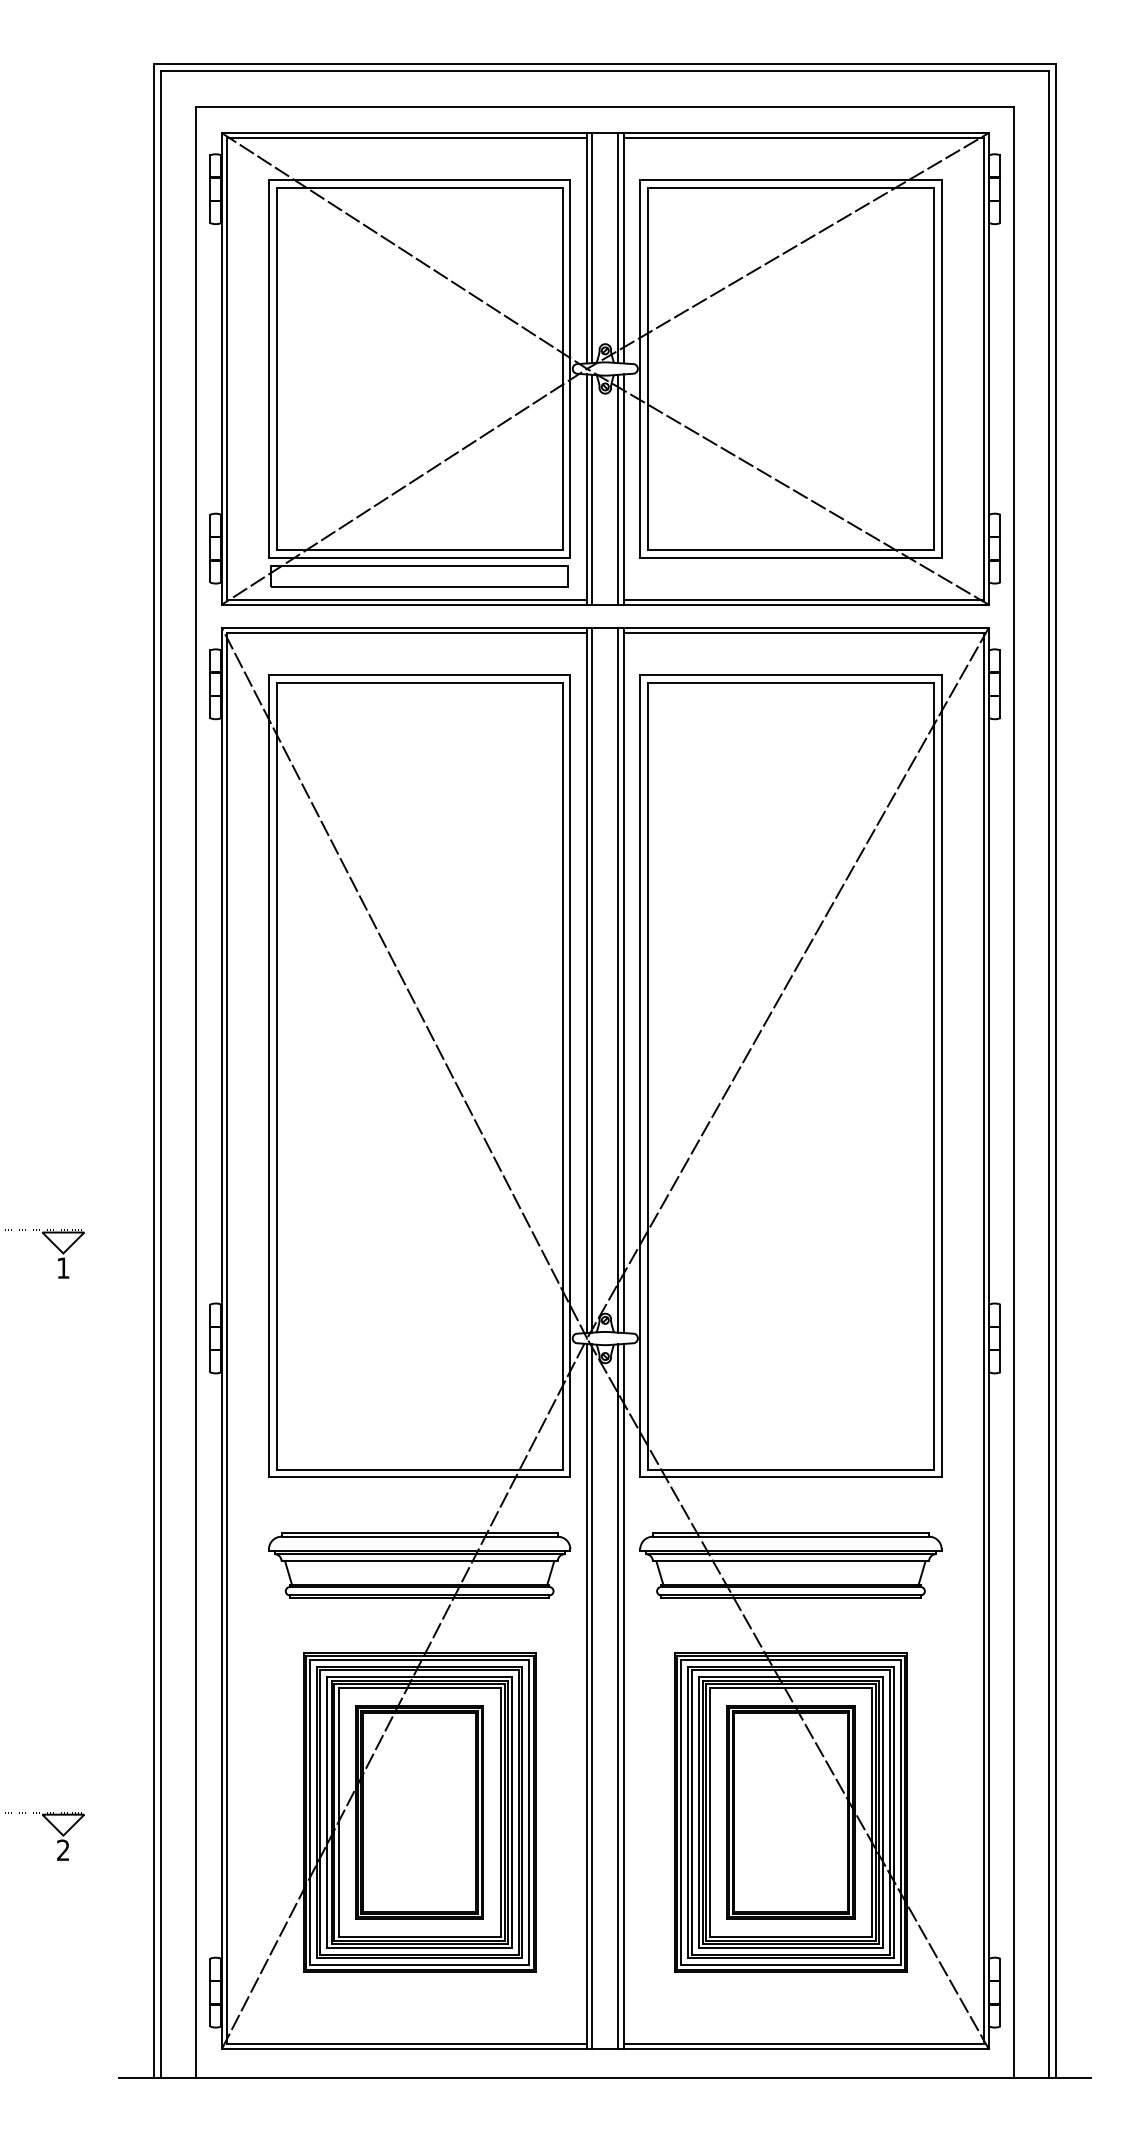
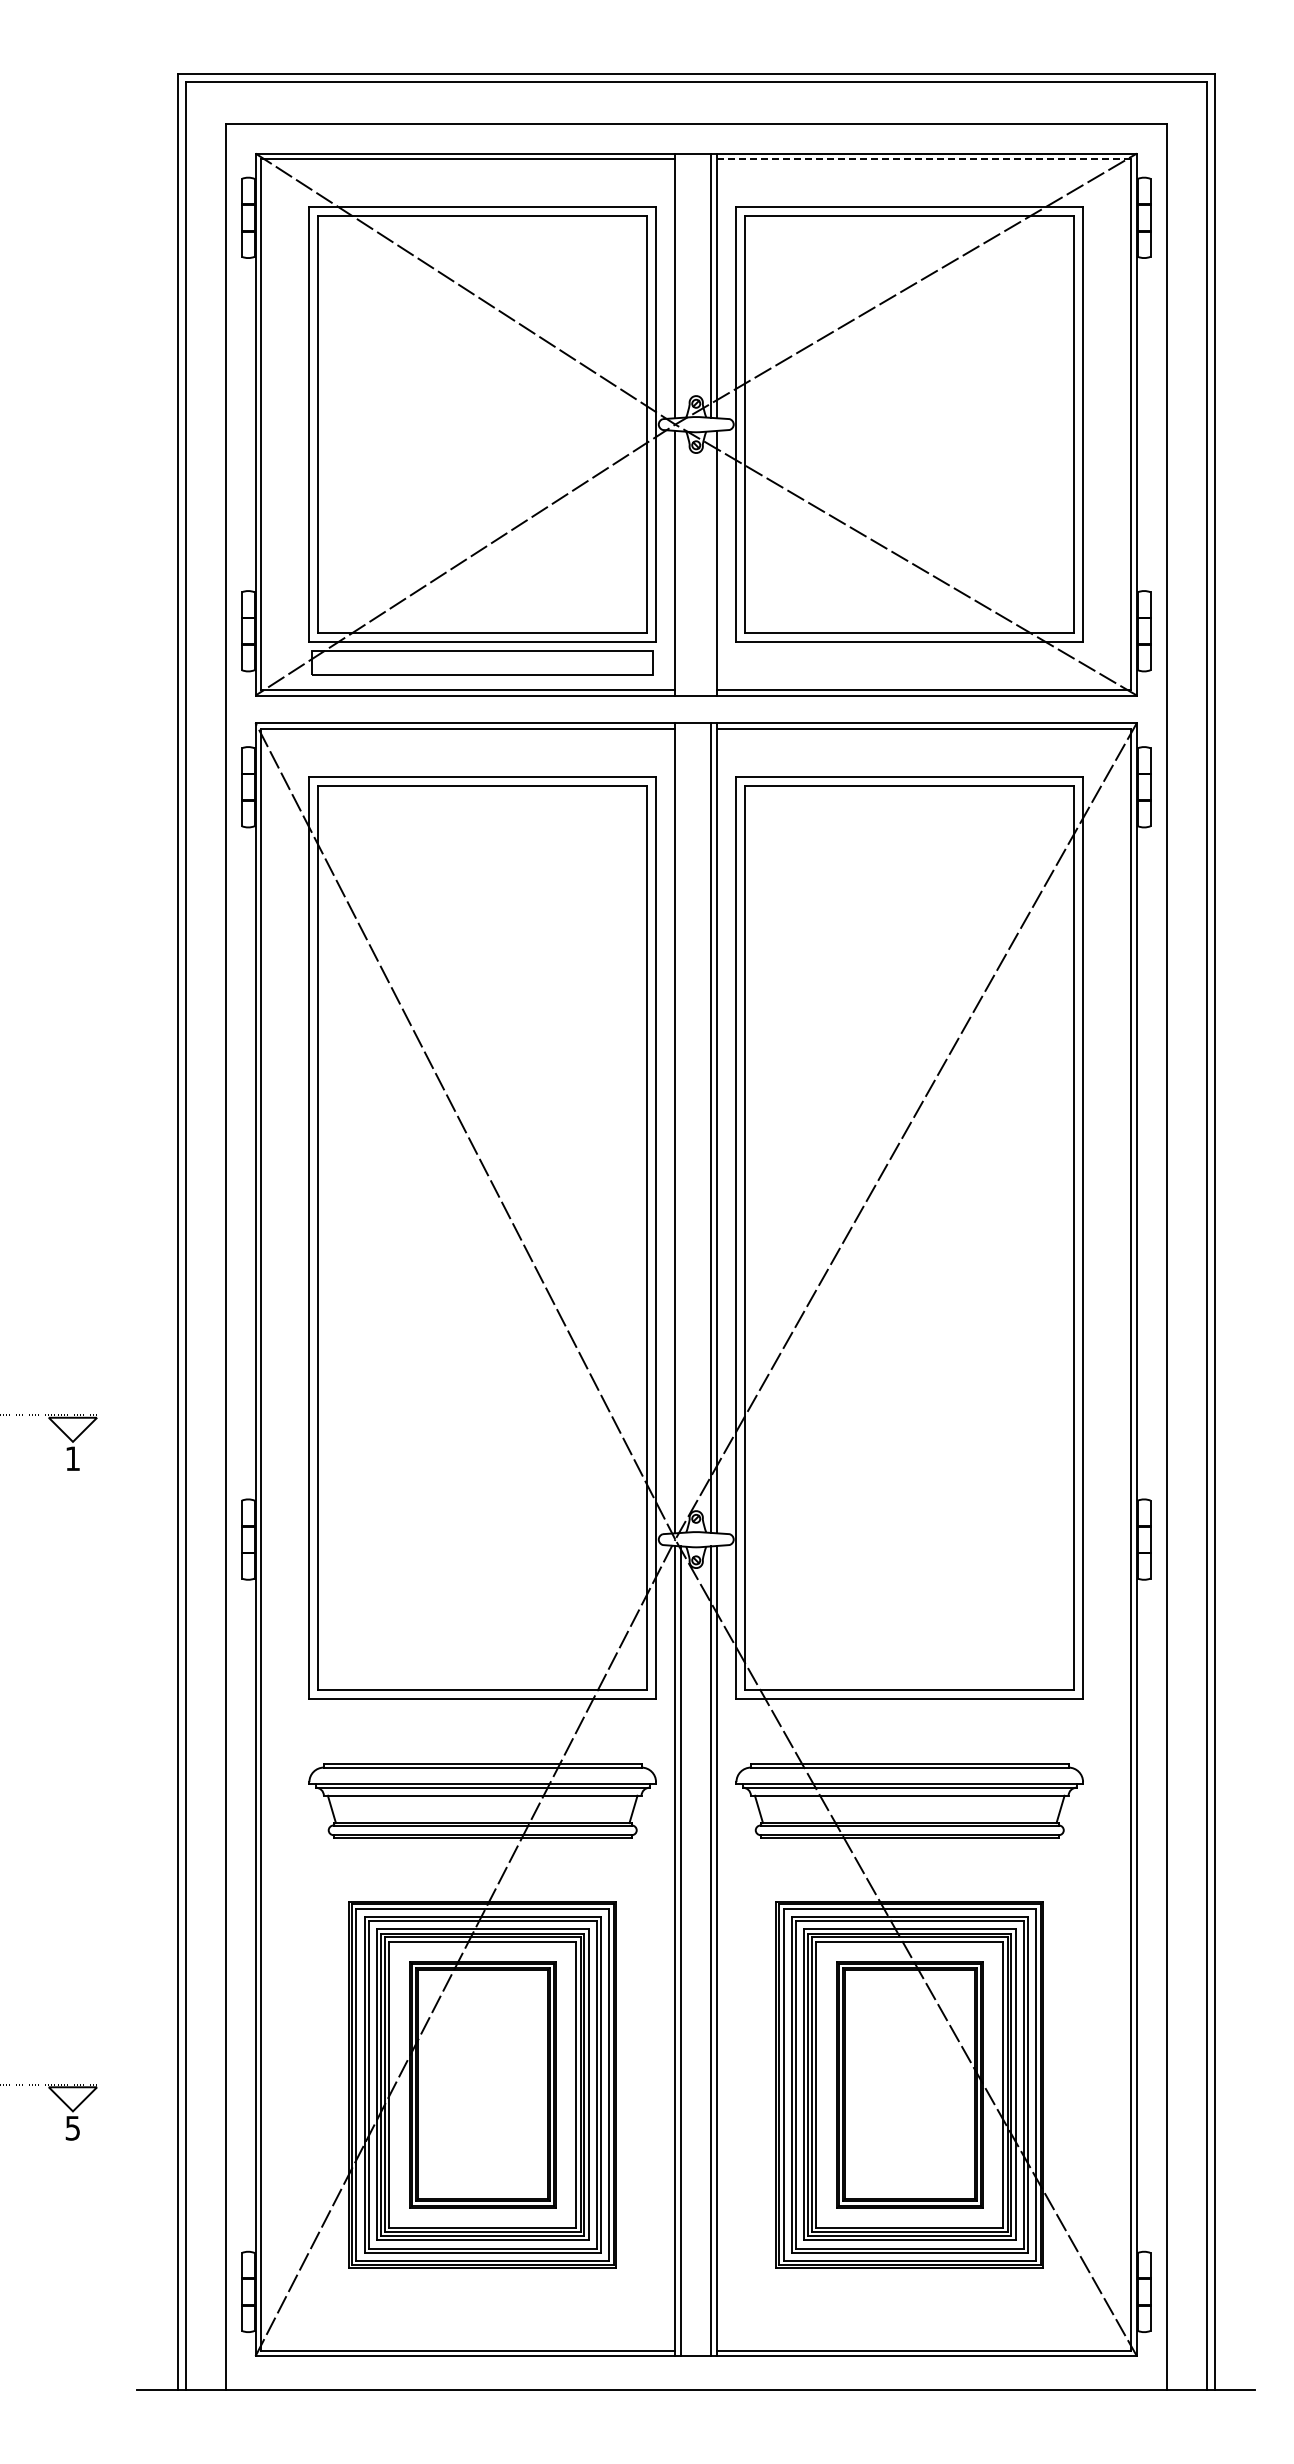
line: (803, 138) -> (924, 159), solid -> dashed
line: (592, 248) -> (681, 285), removed
line: (592, 489) -> (681, 563), removed
line: (618, 489) -> (711, 563), removed
line: (592, 980) -> (681, 1127), removed
text: (62, 1849) -> (72, 2127), 2 -> 5

